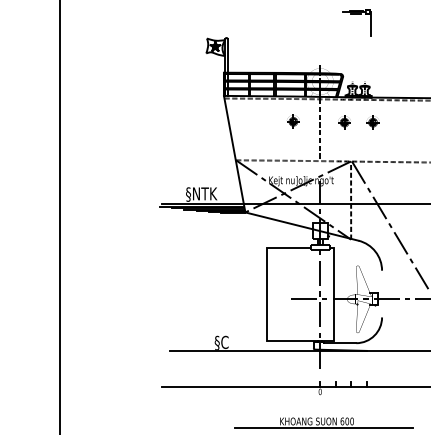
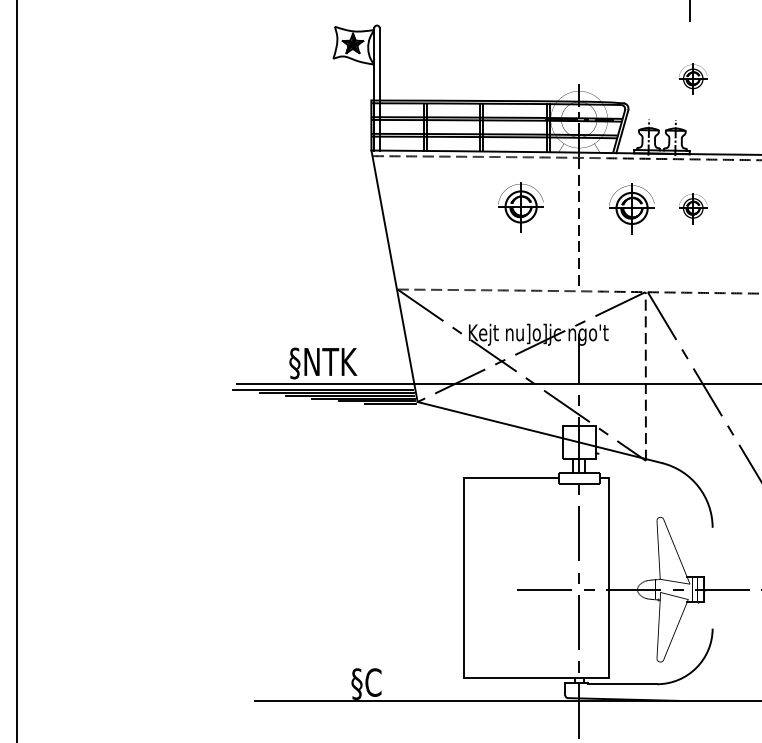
part: (372, 62) -> (691, 78), added
part: (293, 121) -> (521, 205), size x1.6
part: (344, 122) -> (631, 207), size x1.6

